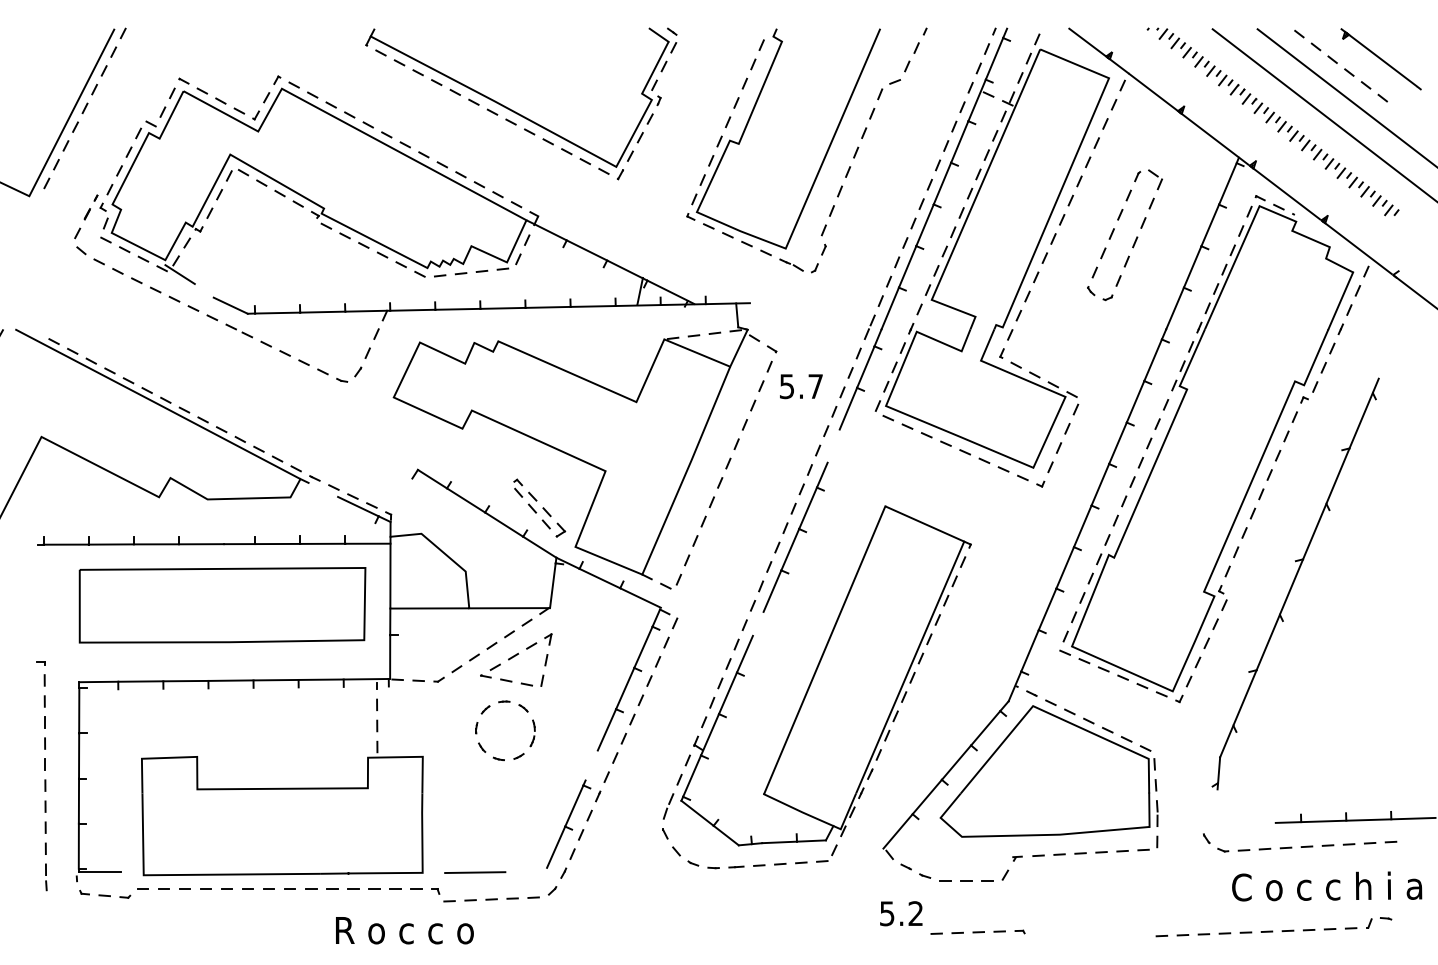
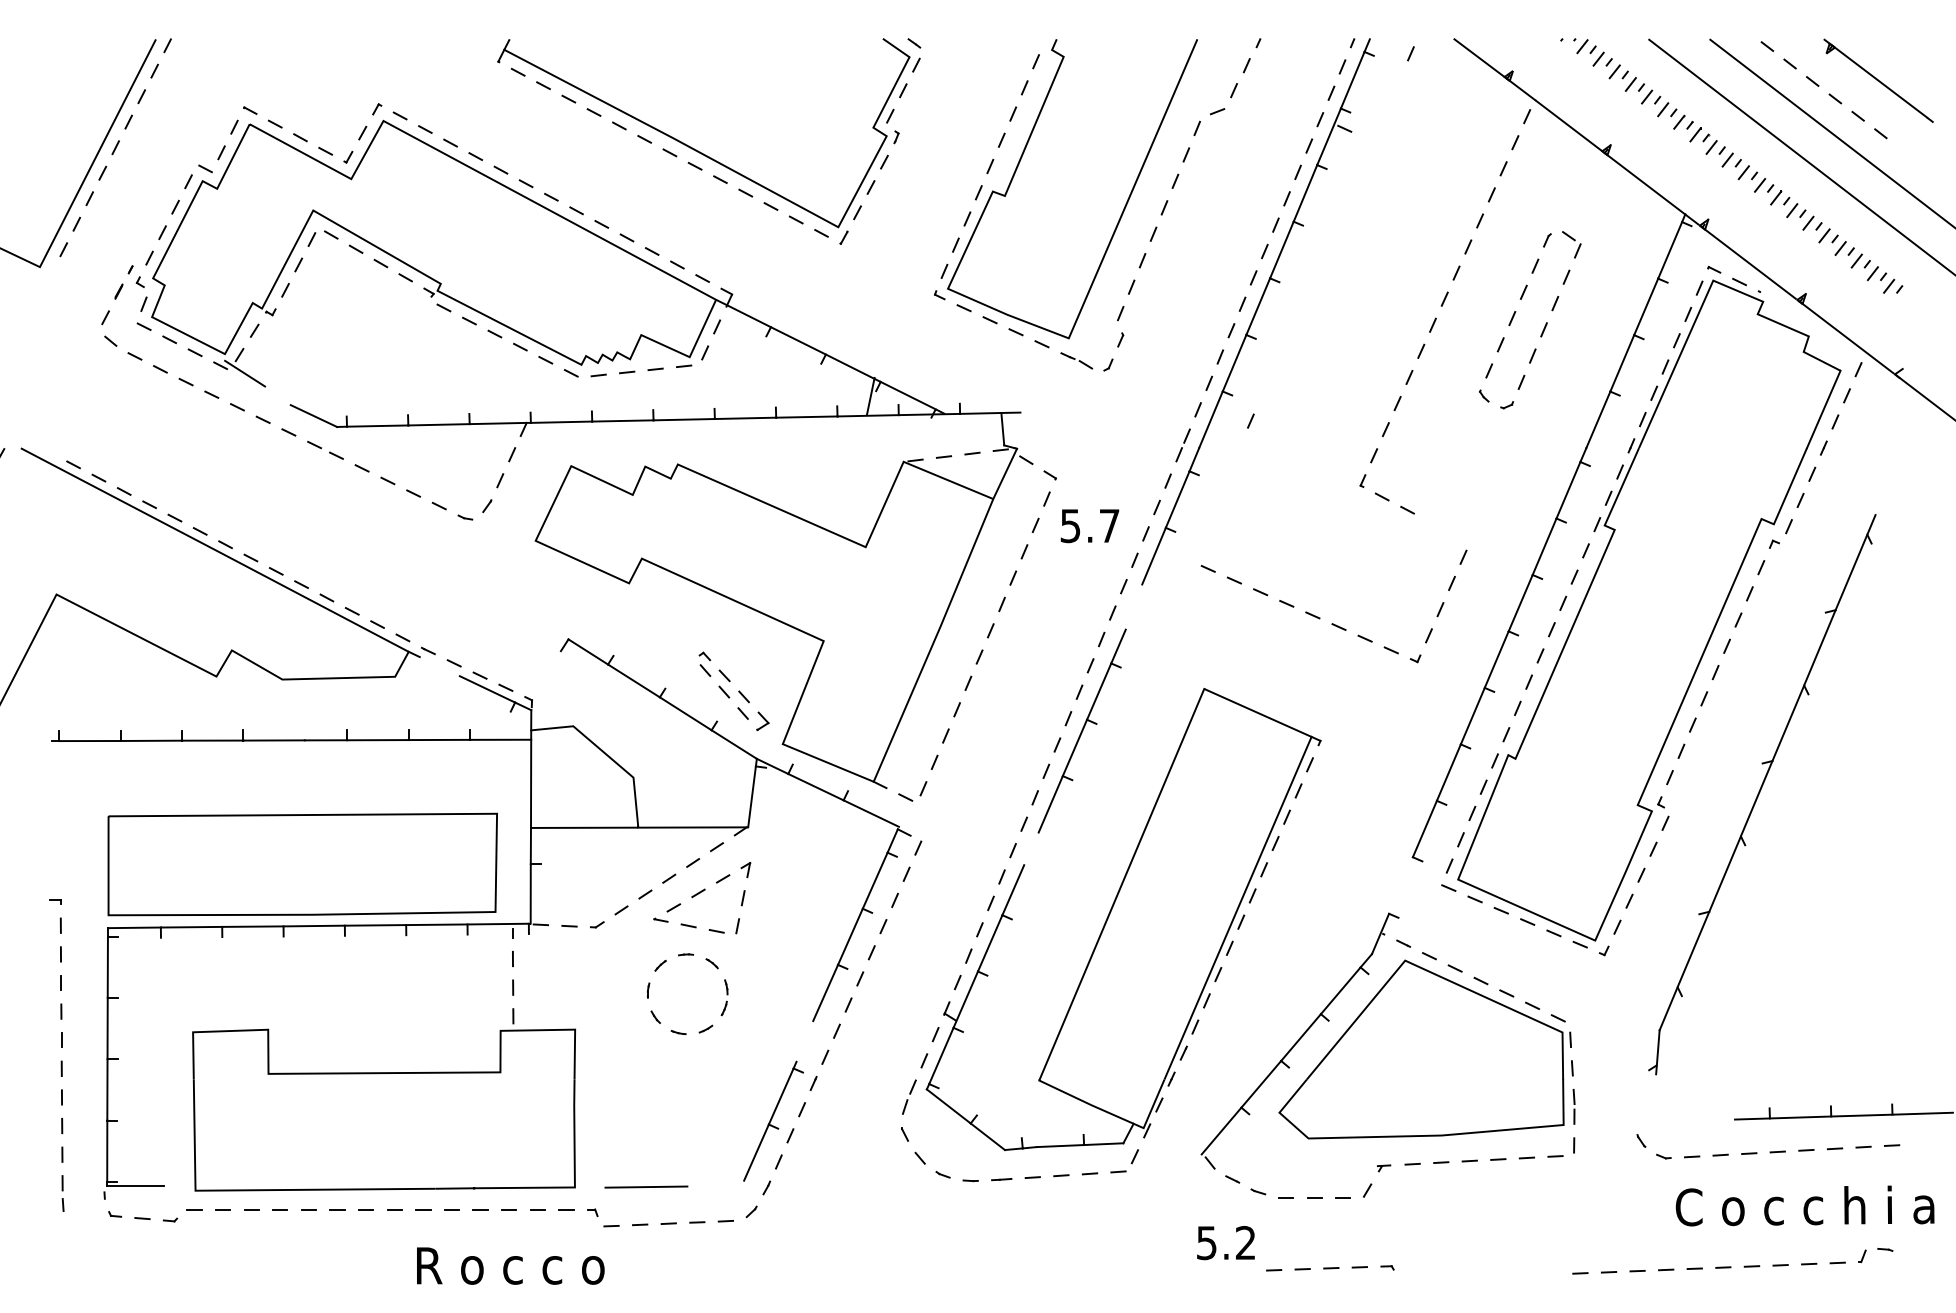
part: (992, 258) -> (1349, 351), removed
part: (222, 605) -> (302, 864), moved
line: (1029, 650) -> (1400, 885), removed
text: (404, 930) -> (510, 1265), moved

